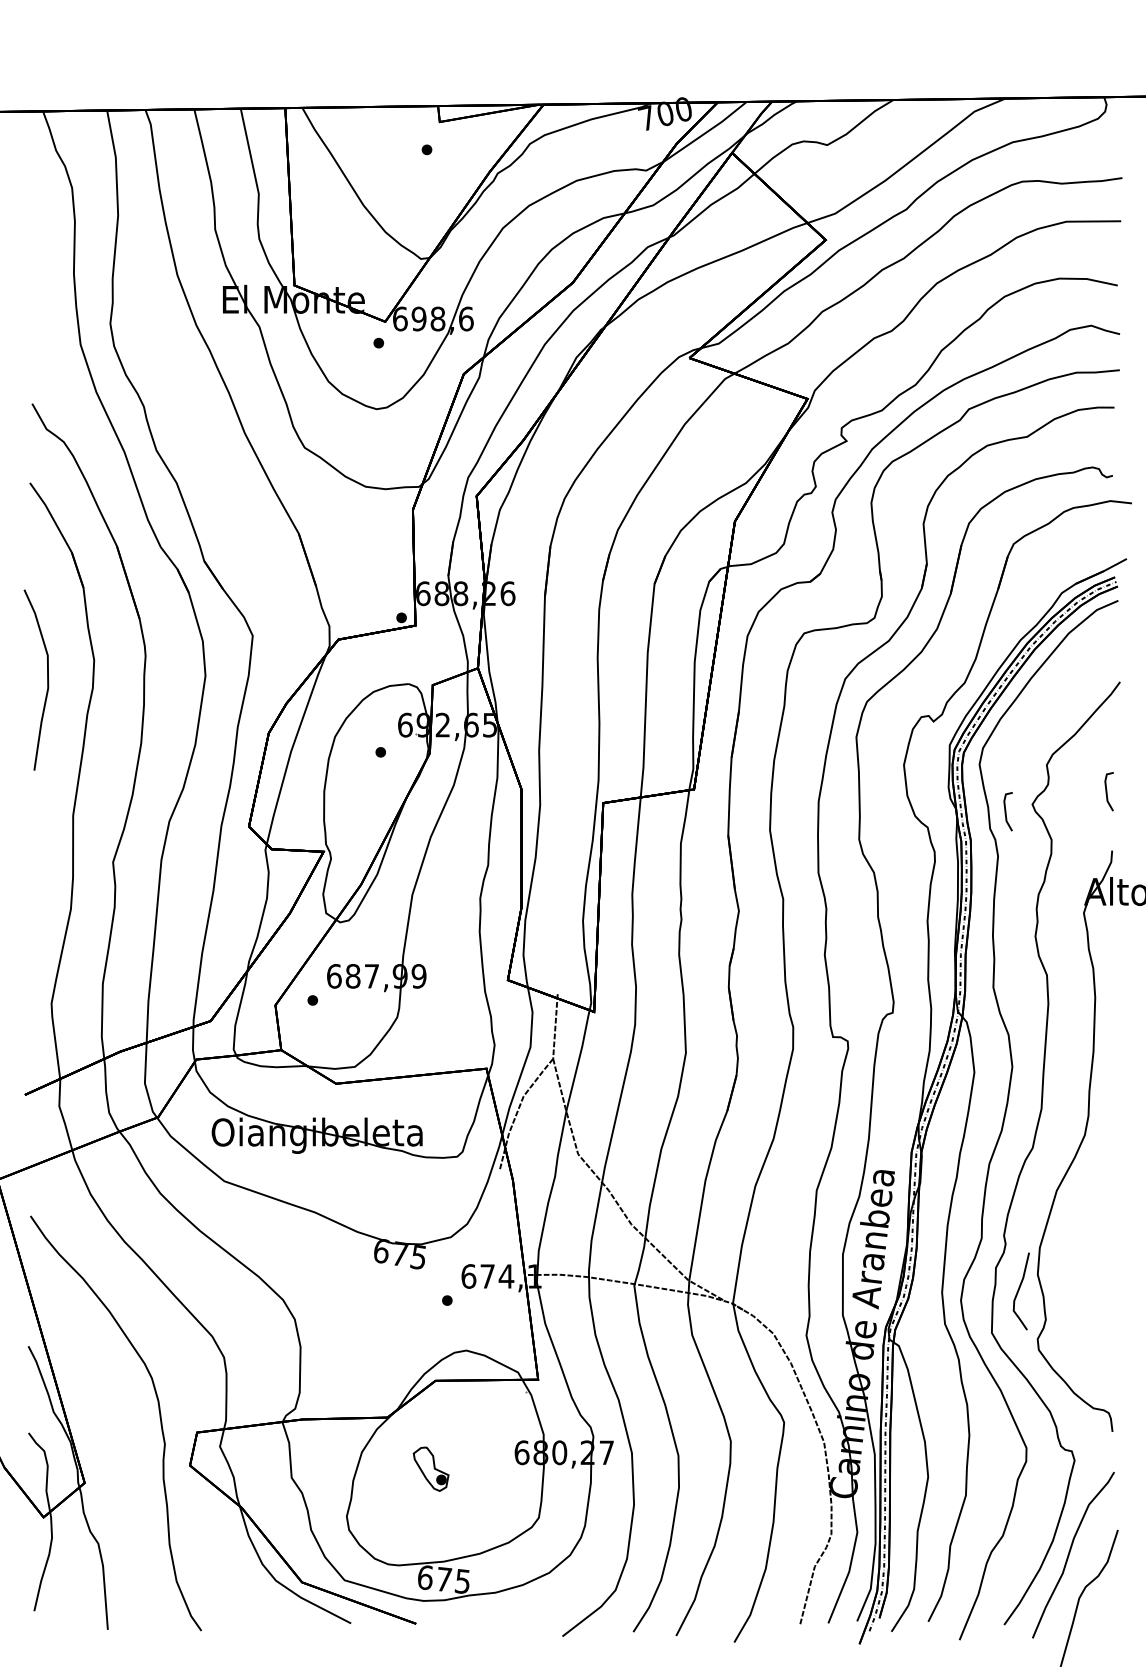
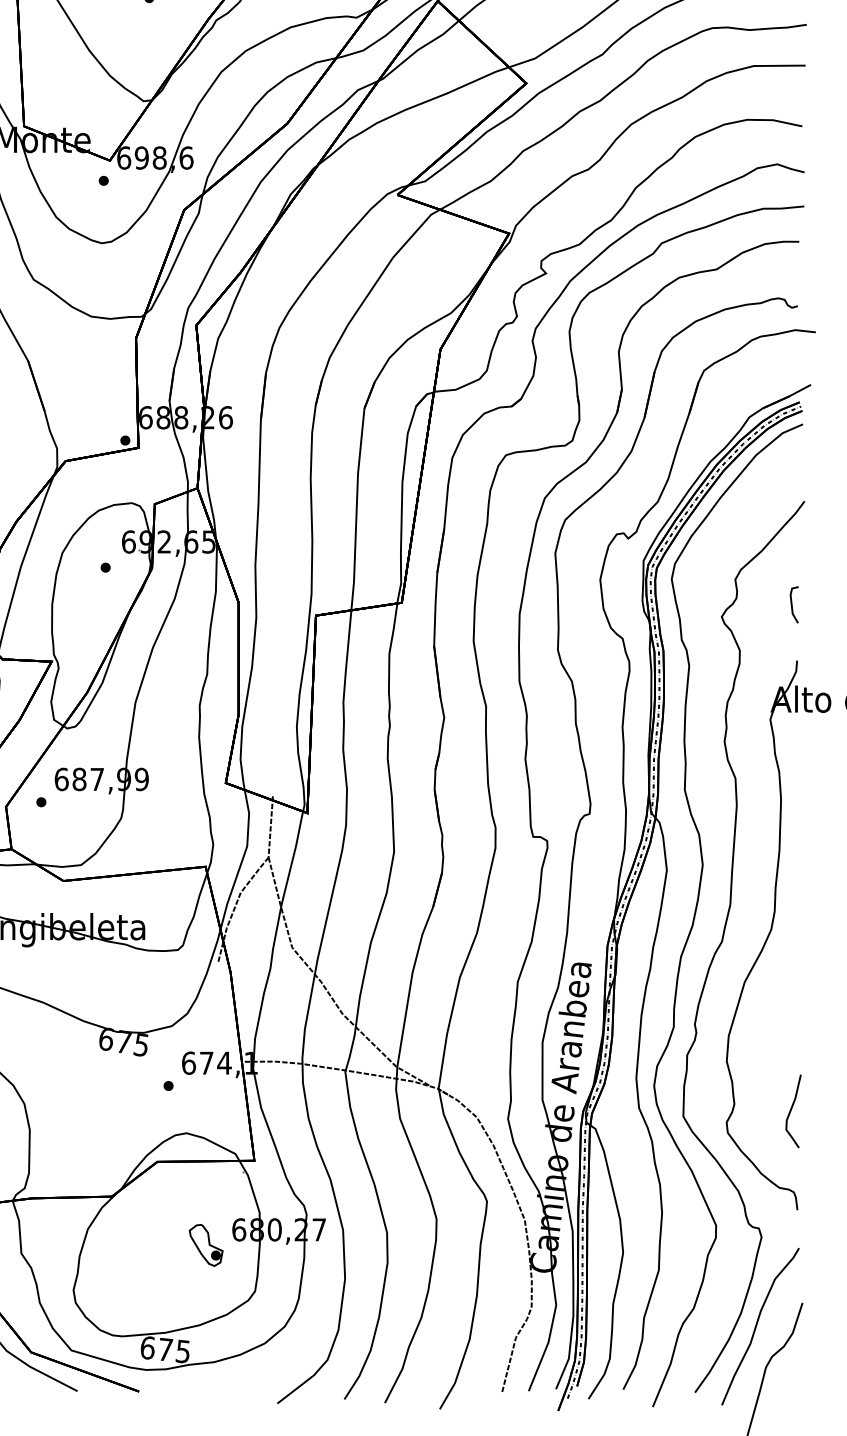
line: (1006, 811) -> (697, 623), removed
curve: (1019, 1290) -> (791, 1110), moved
part: (430, 1468) -> (205, 1244), moved

